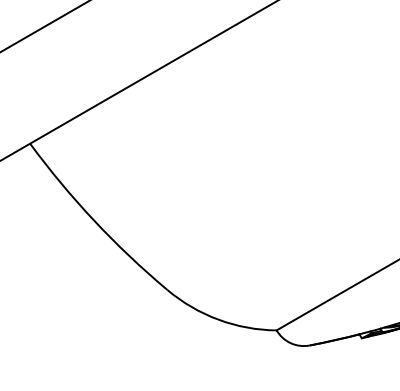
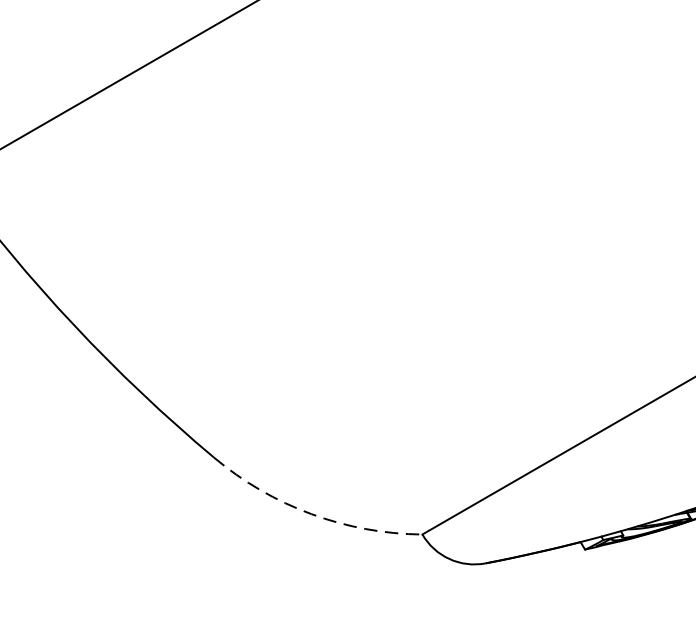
arc: (218, 319) -> (311, 513), solid -> dashed

